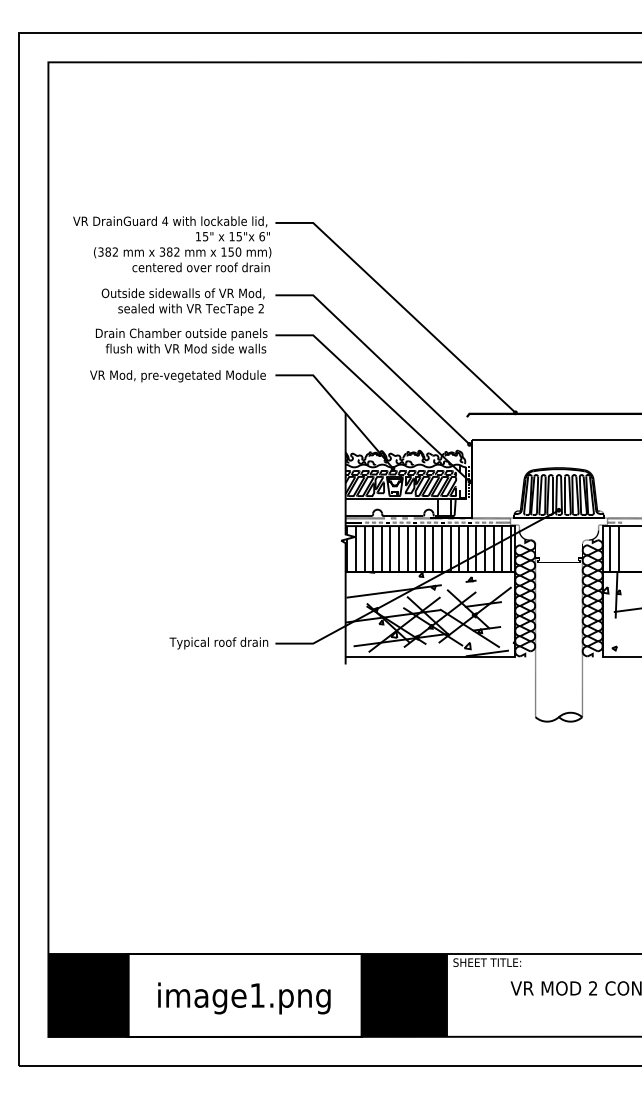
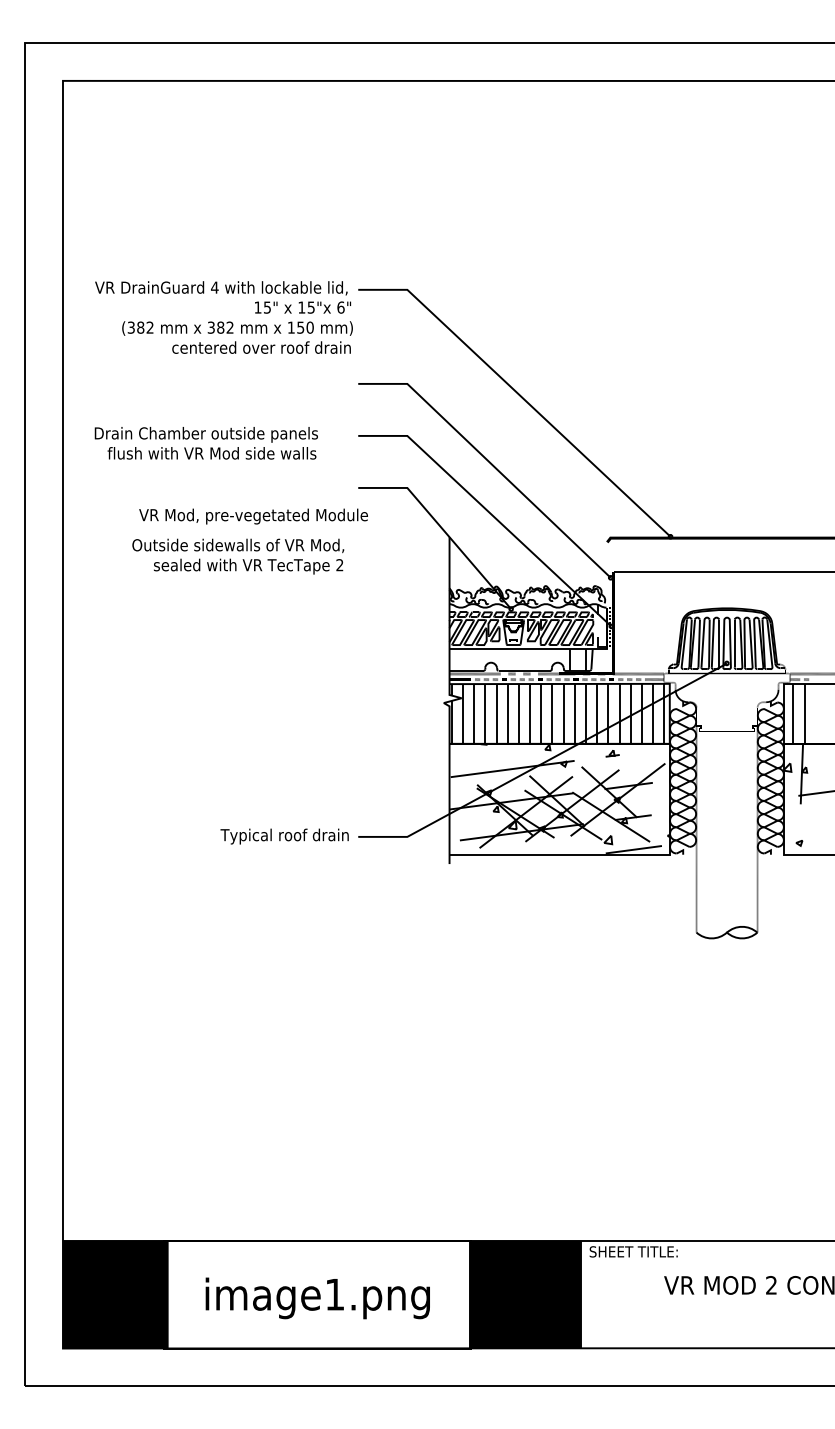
text: (182, 301) -> (237, 555), moved
text: (181, 340) -> (206, 442), moved
text: (177, 376) -> (252, 516), moved

